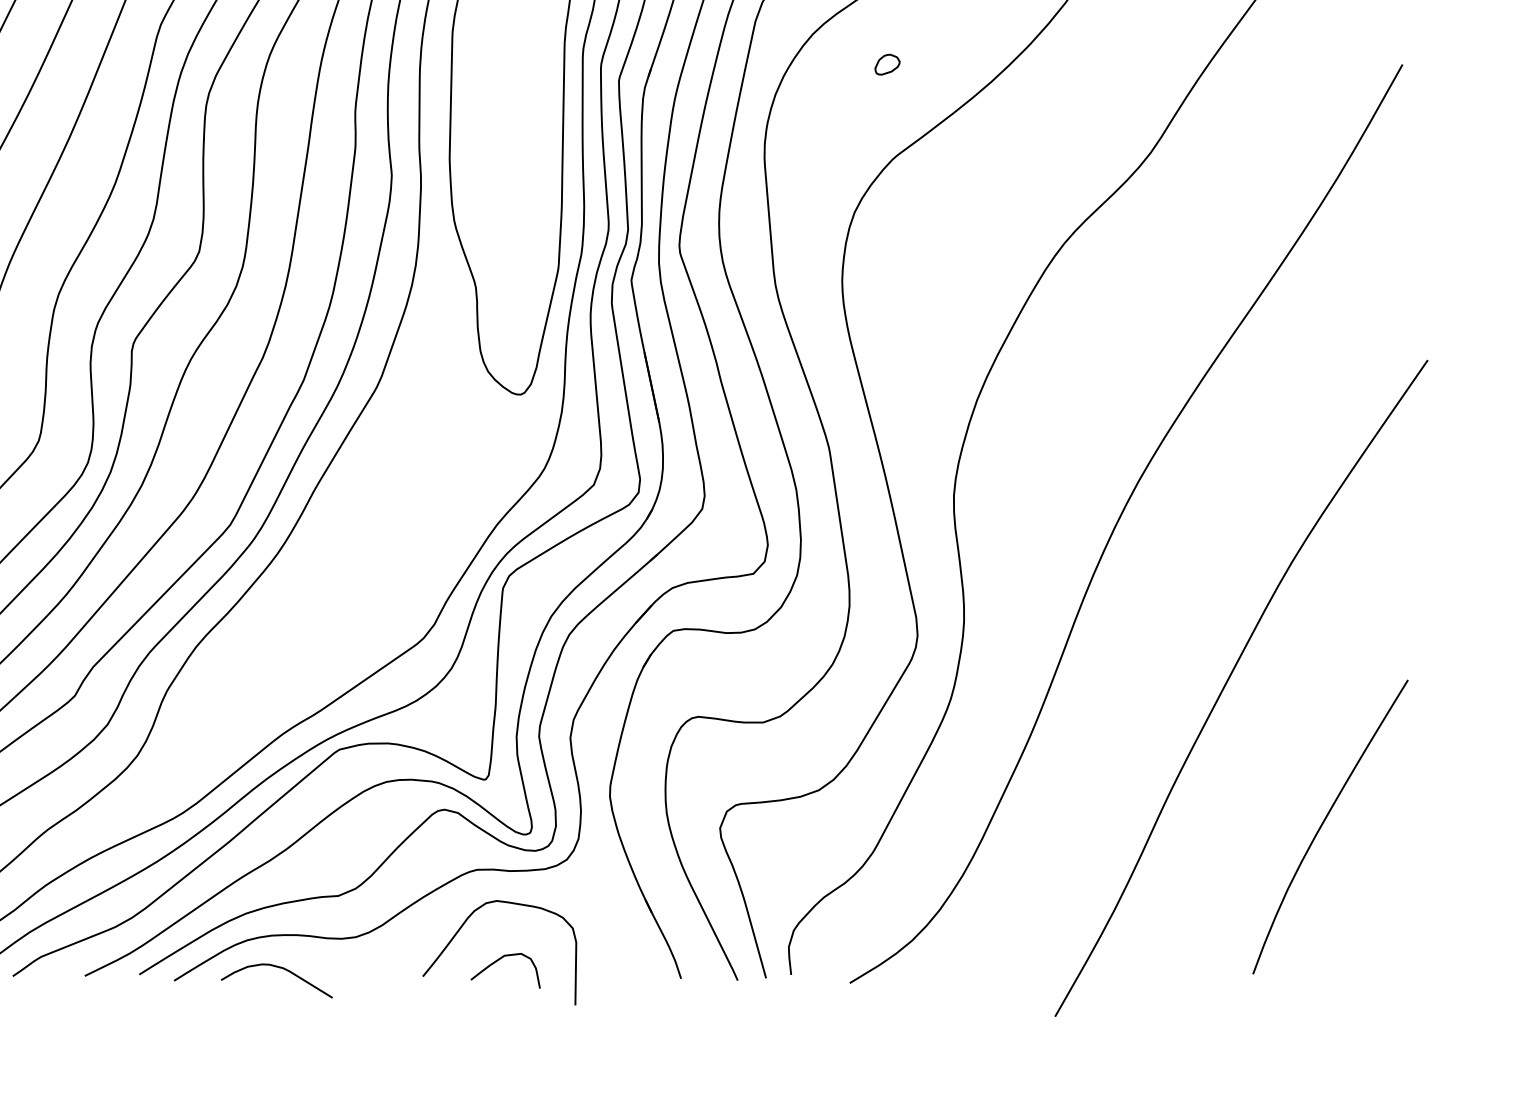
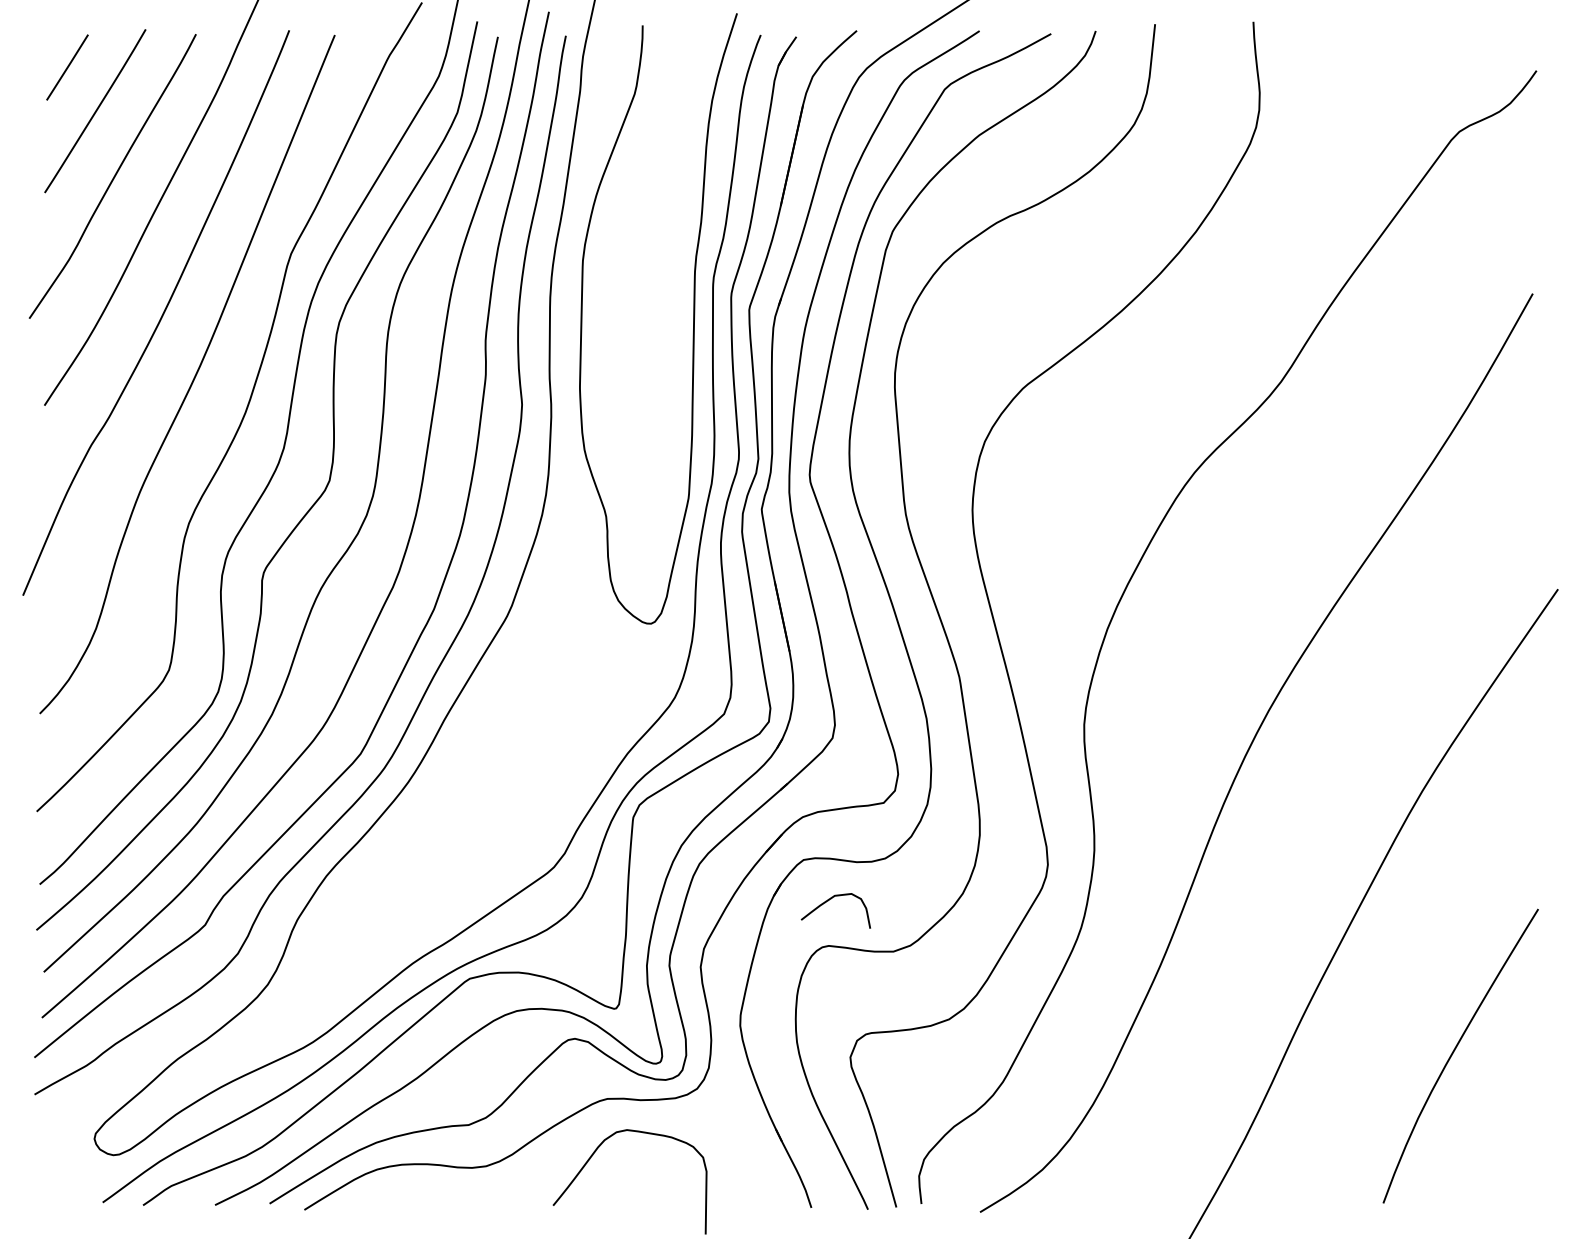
part: (887, 64) -> (1017, 293), removed
curve: (498, 961) -> (828, 901), moved
curve: (279, 968) -> (409, 1197), removed

